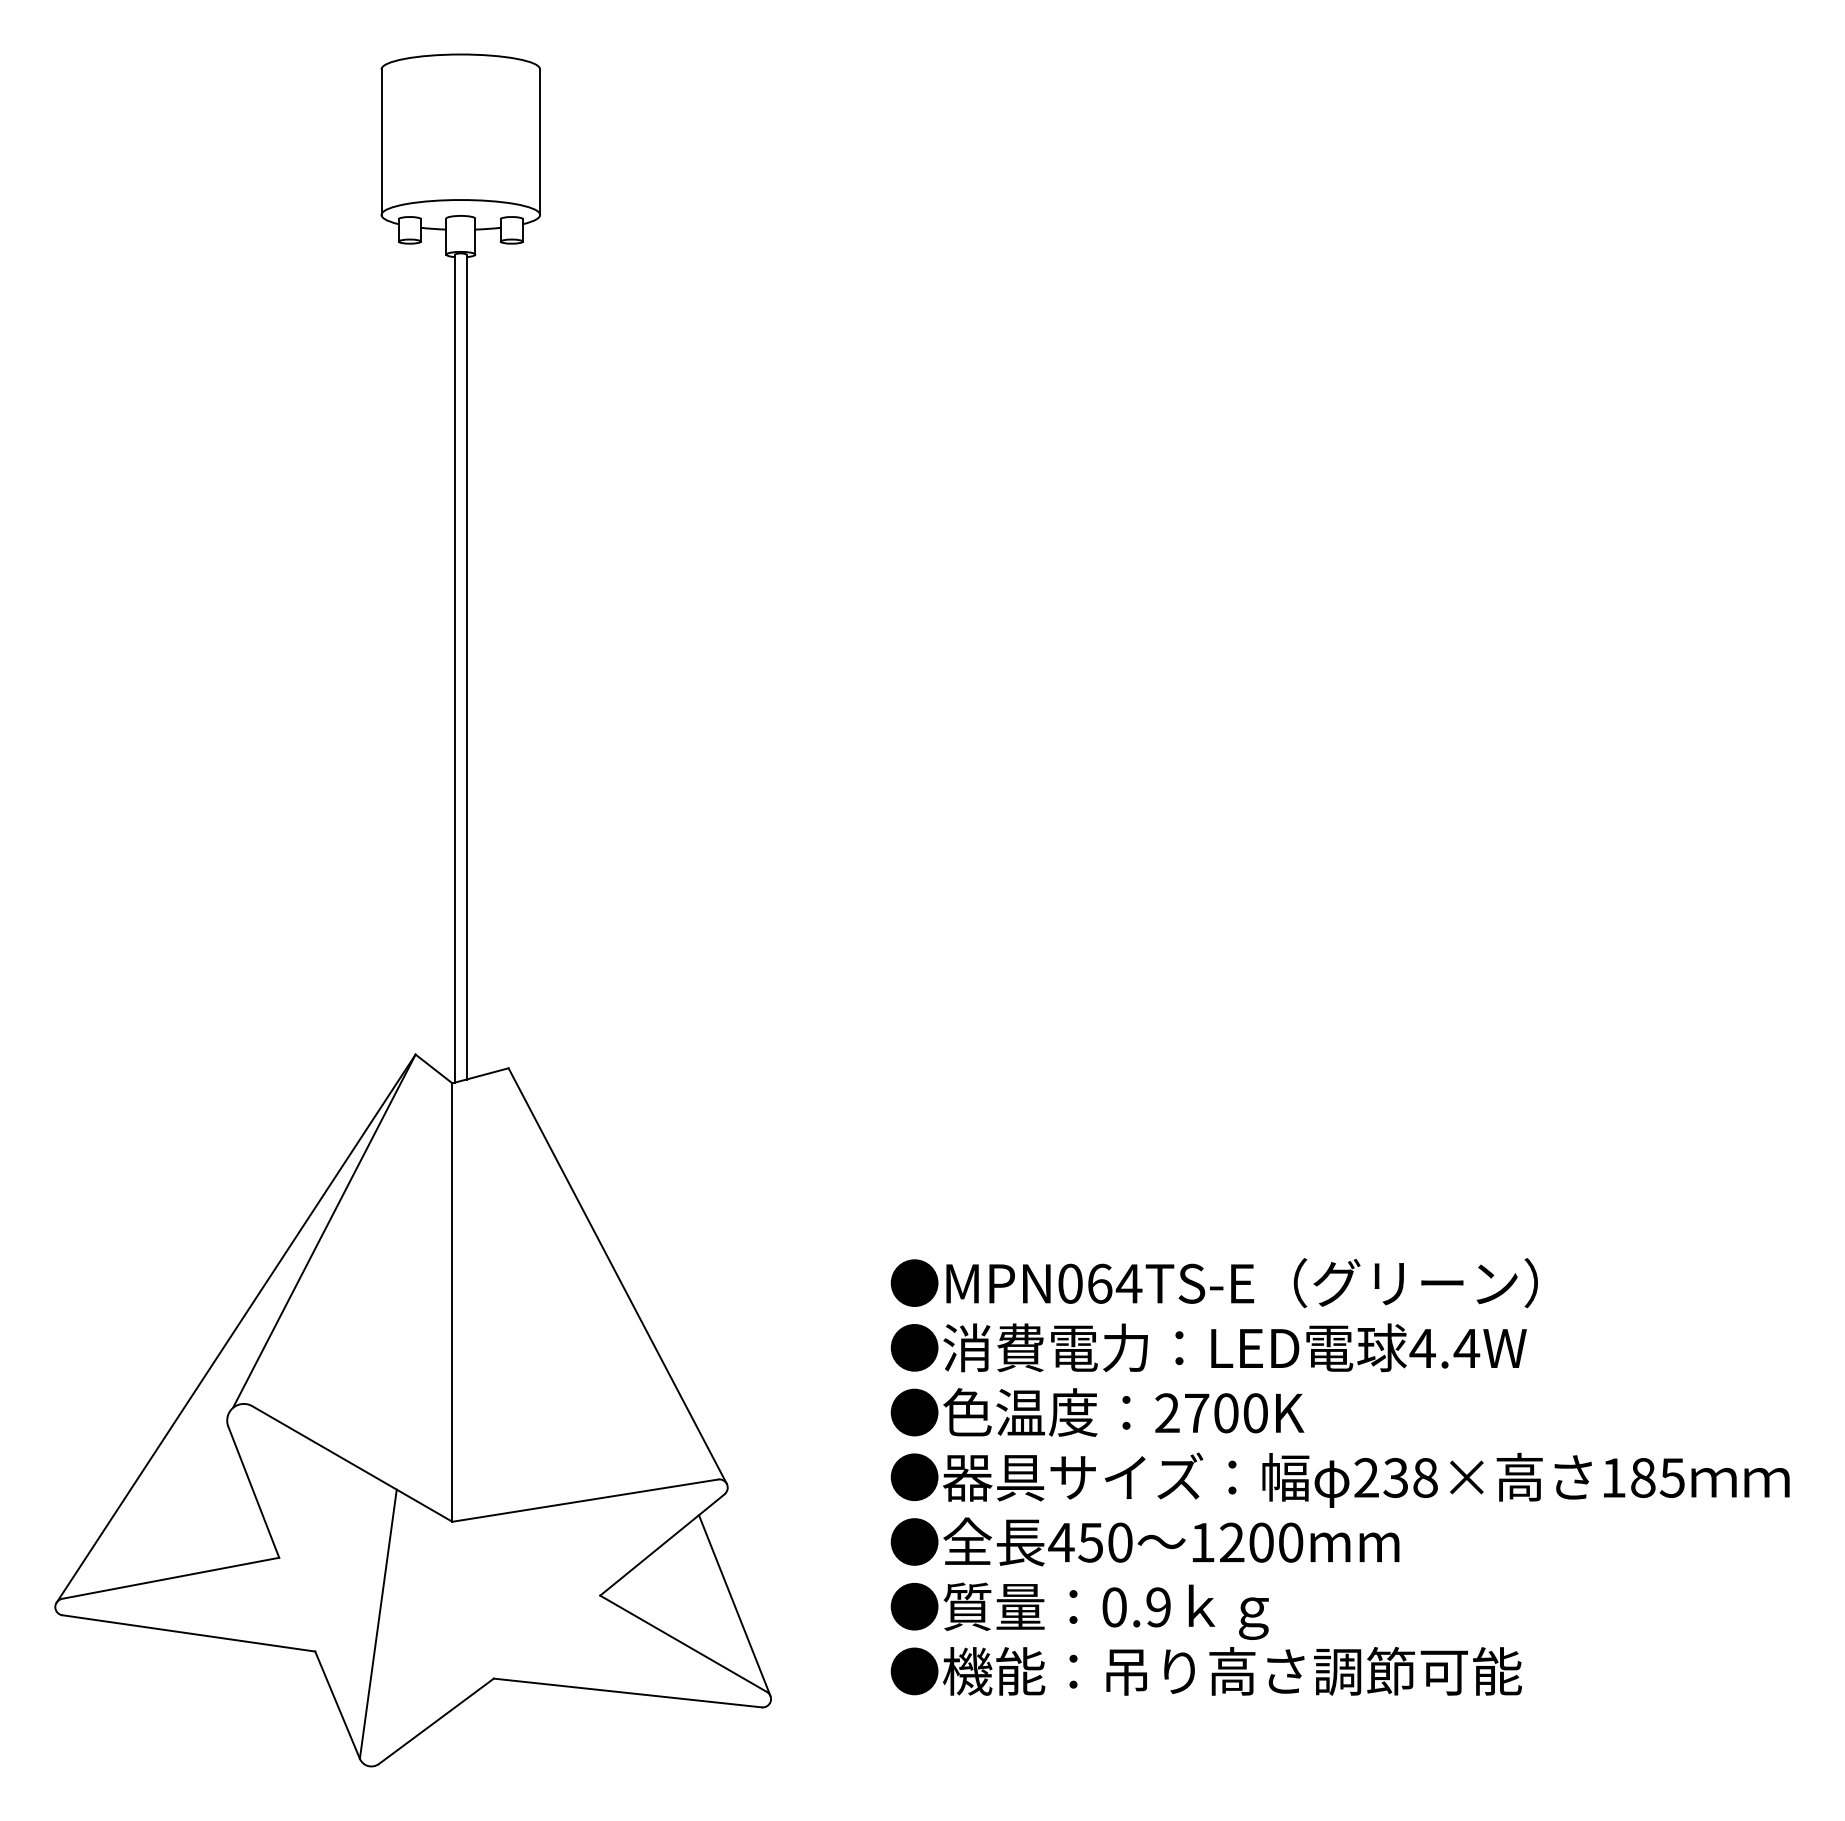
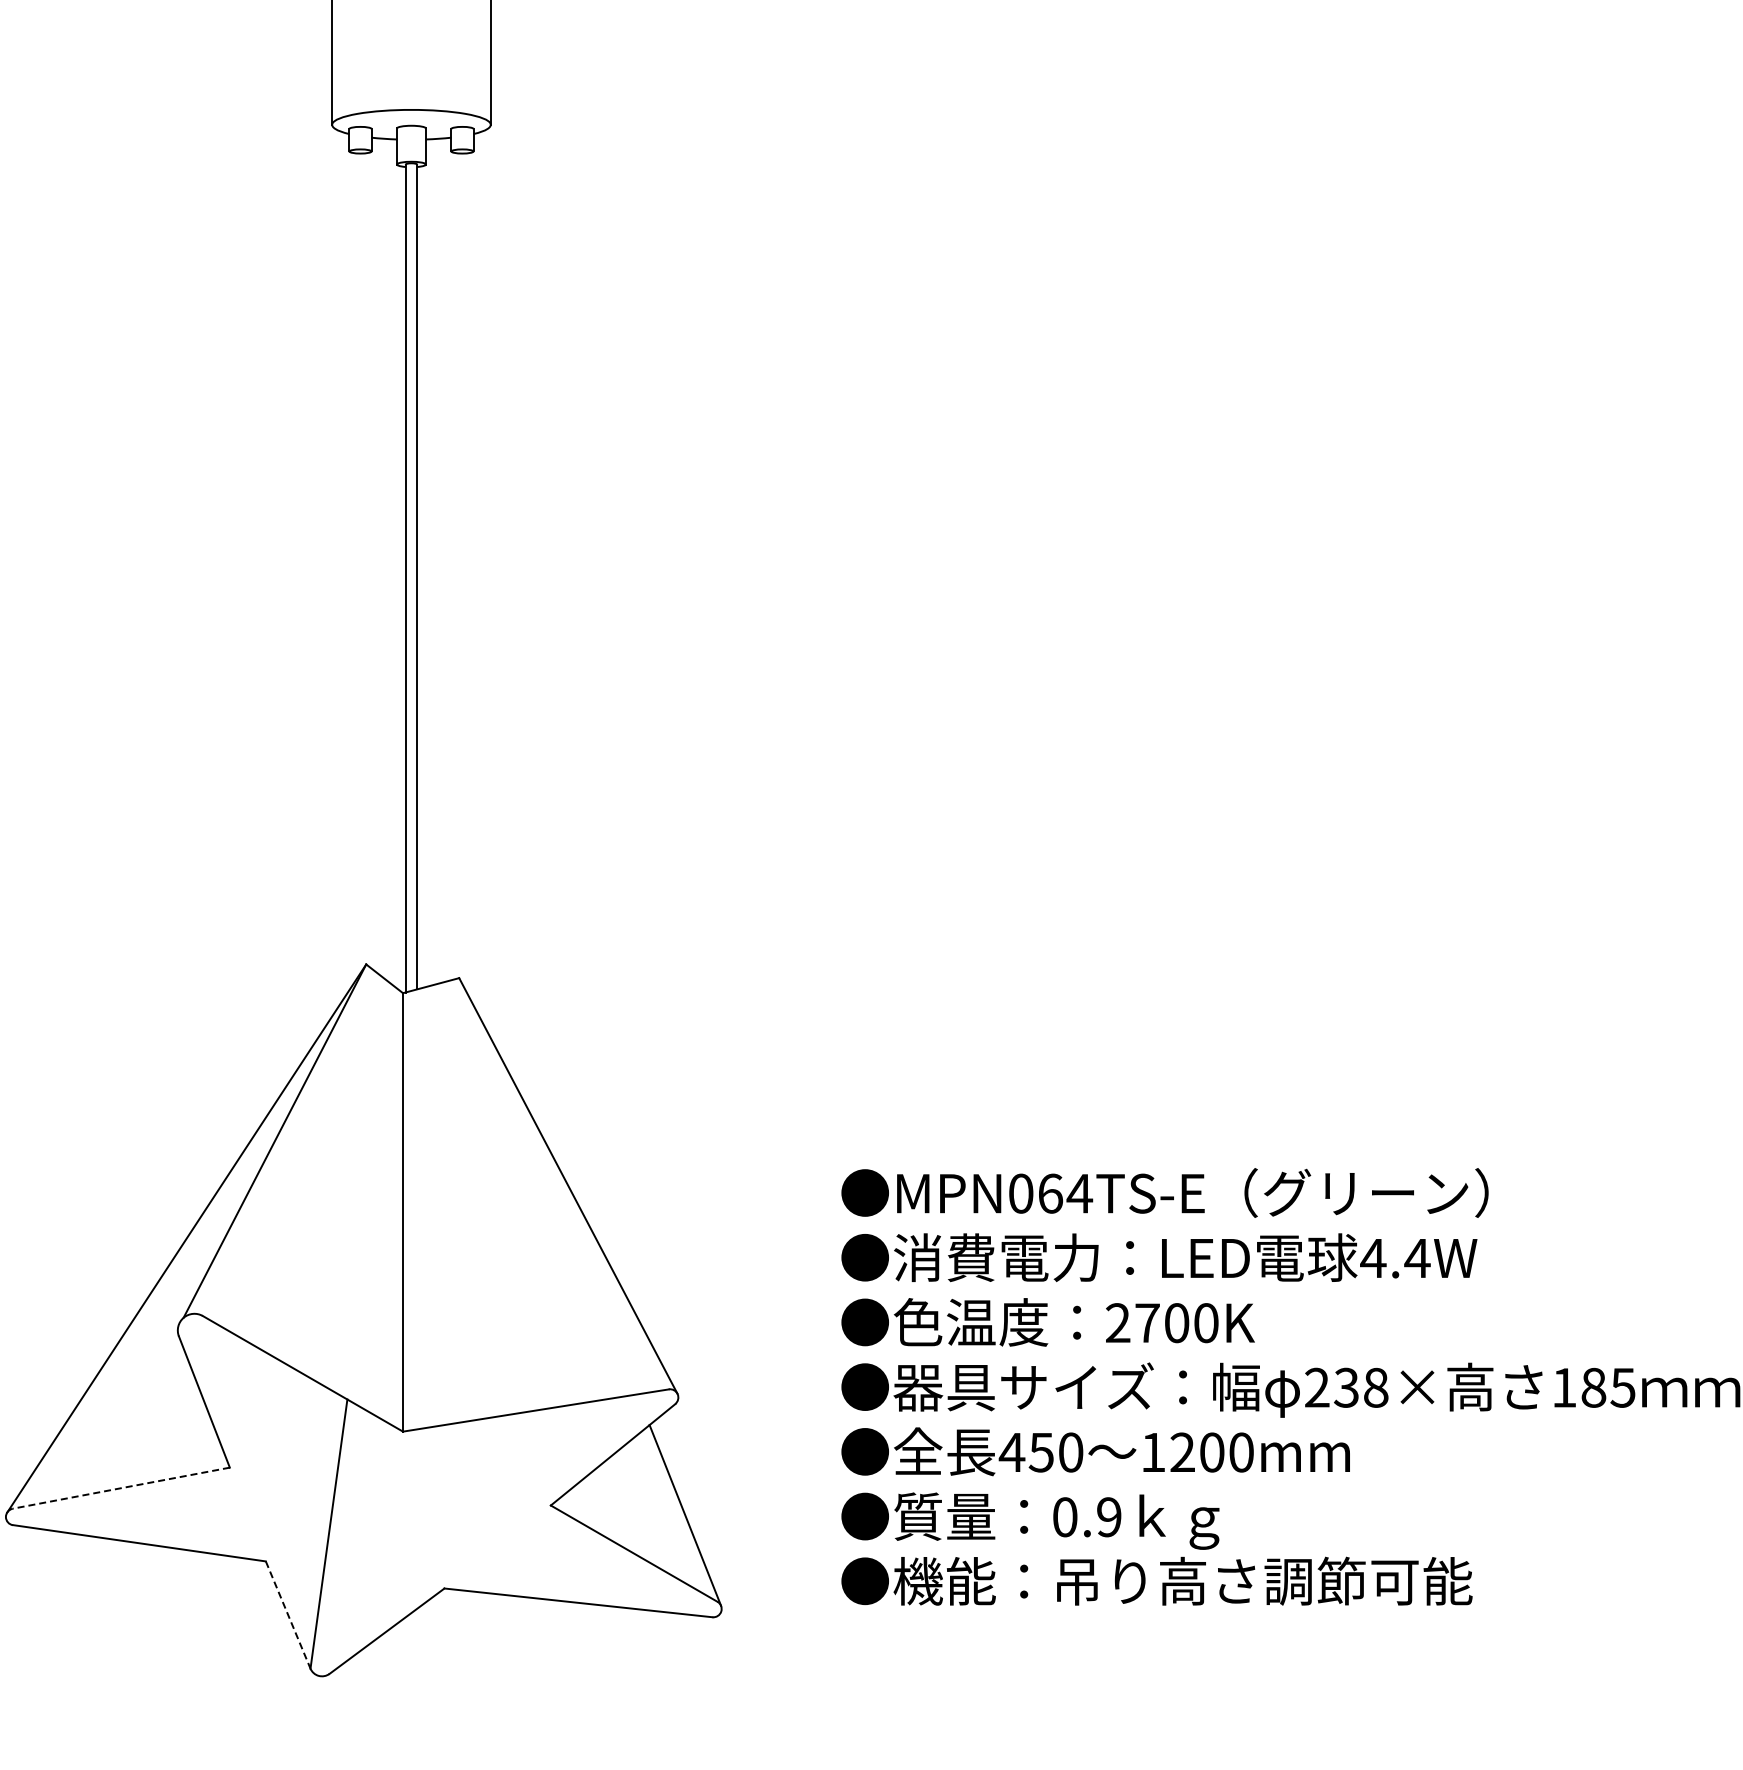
line: (170, 1578) -> (121, 1488), solid -> dashed
line: (337, 1705) -> (288, 1615), solid -> dashed

